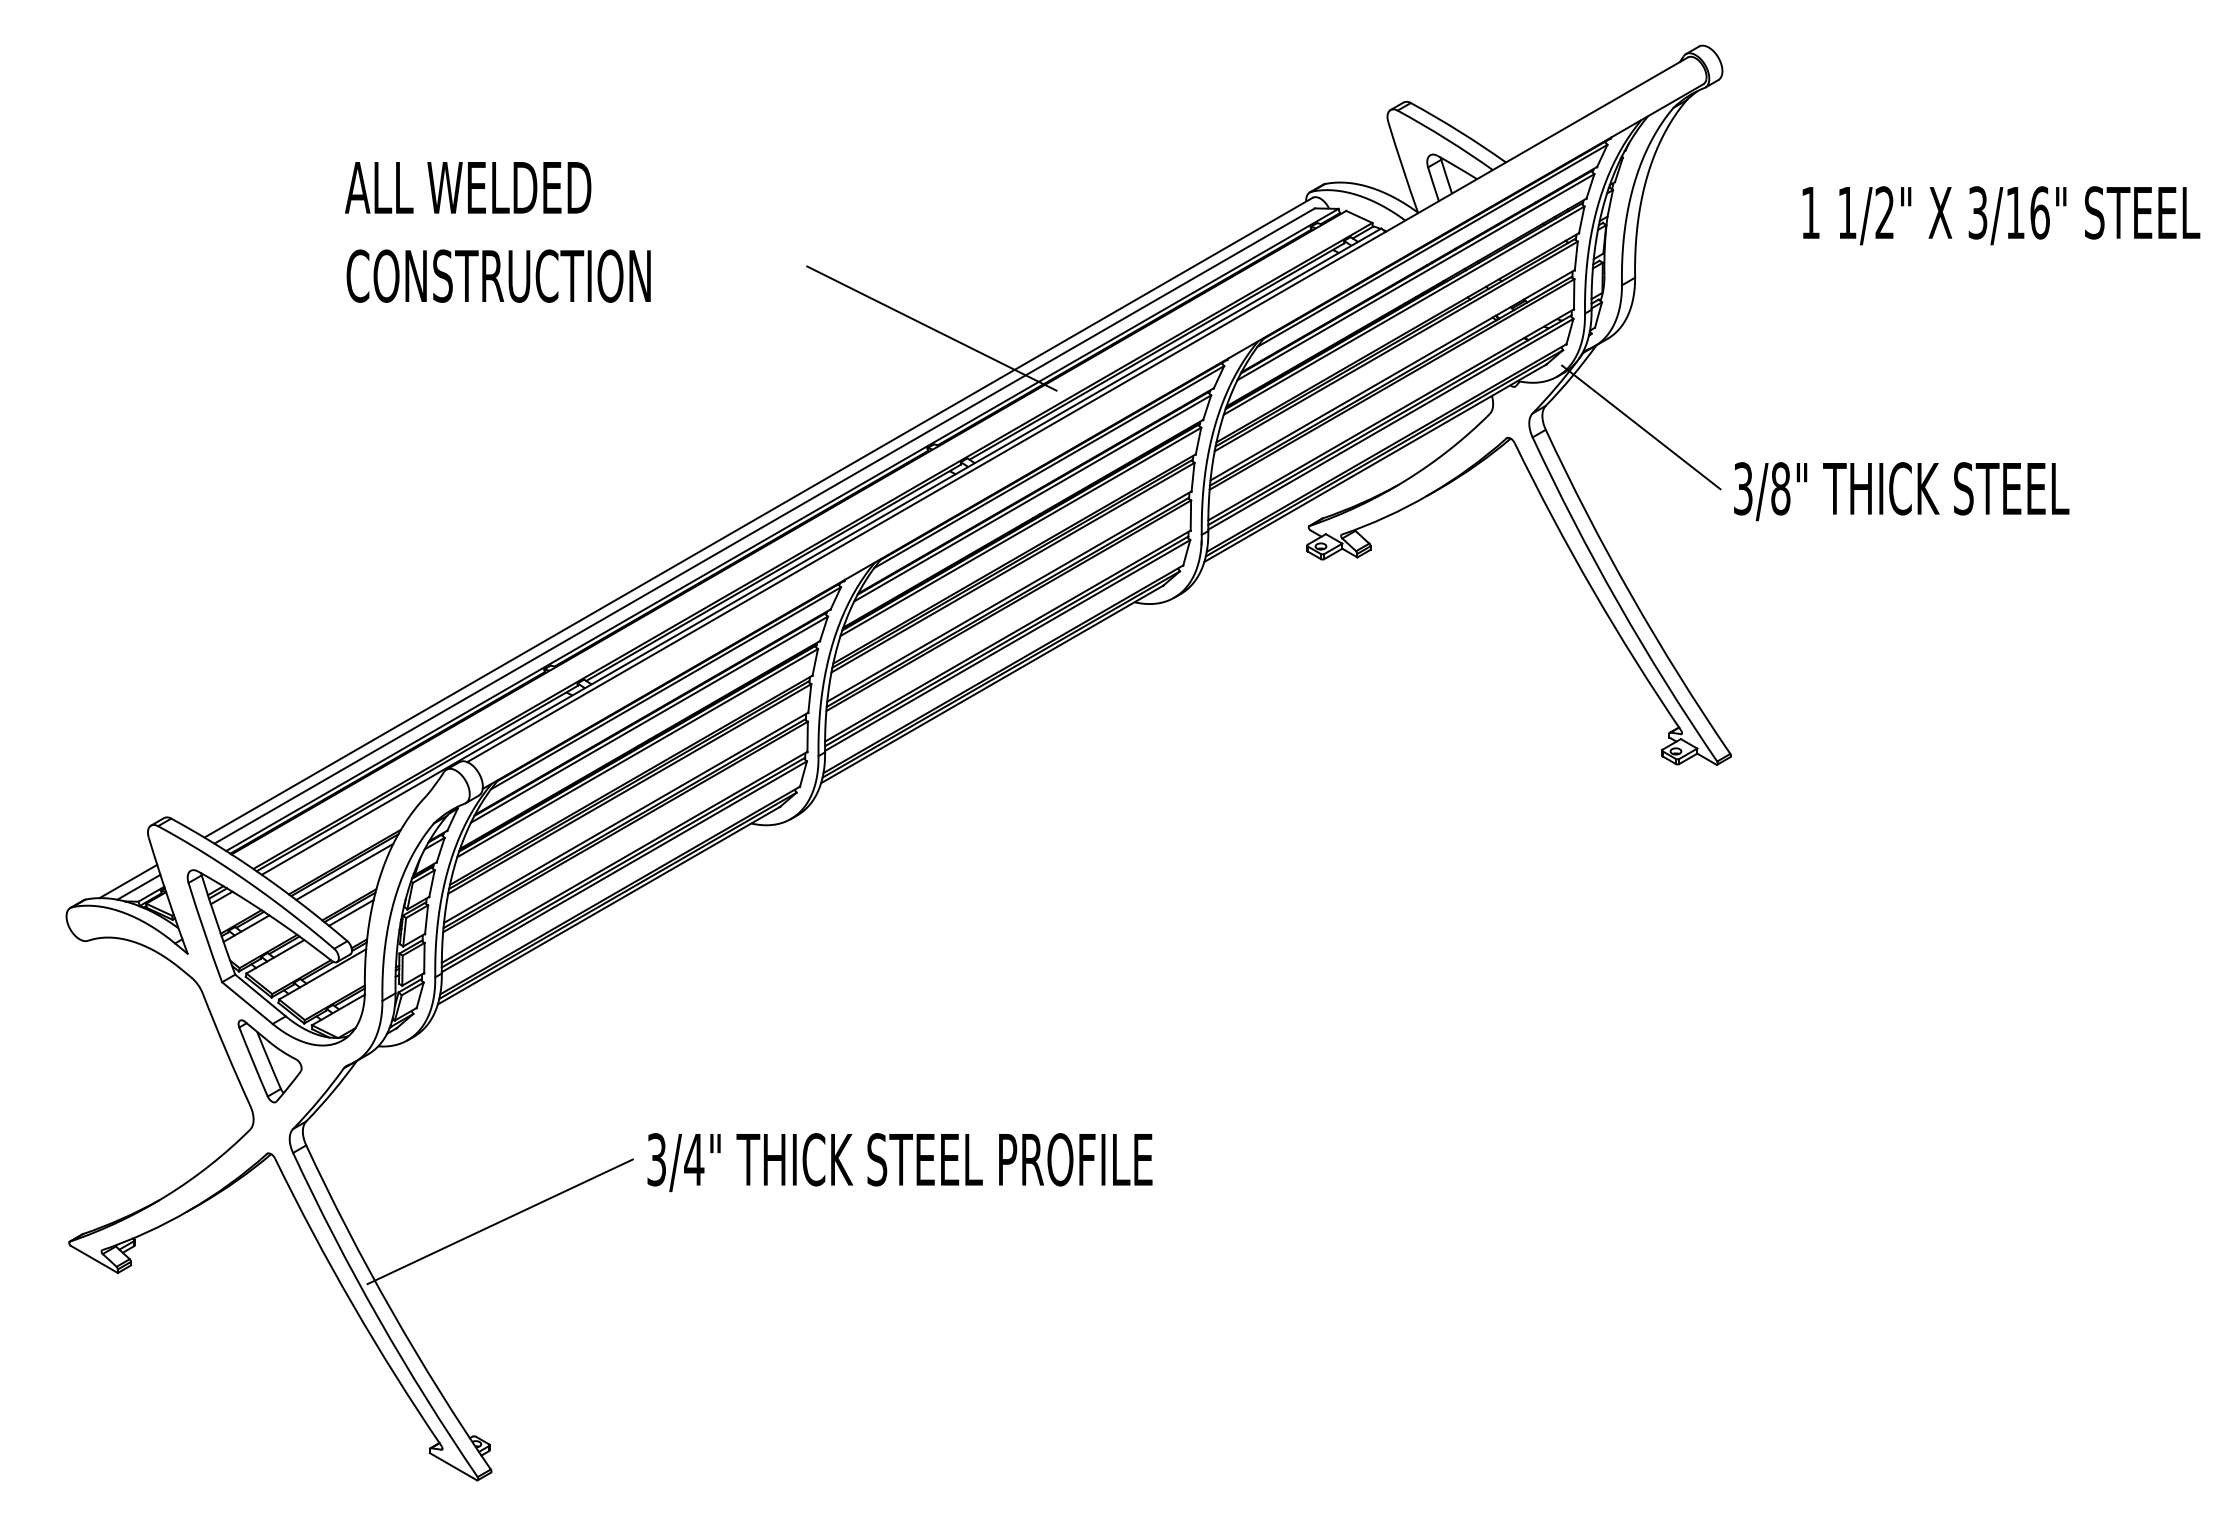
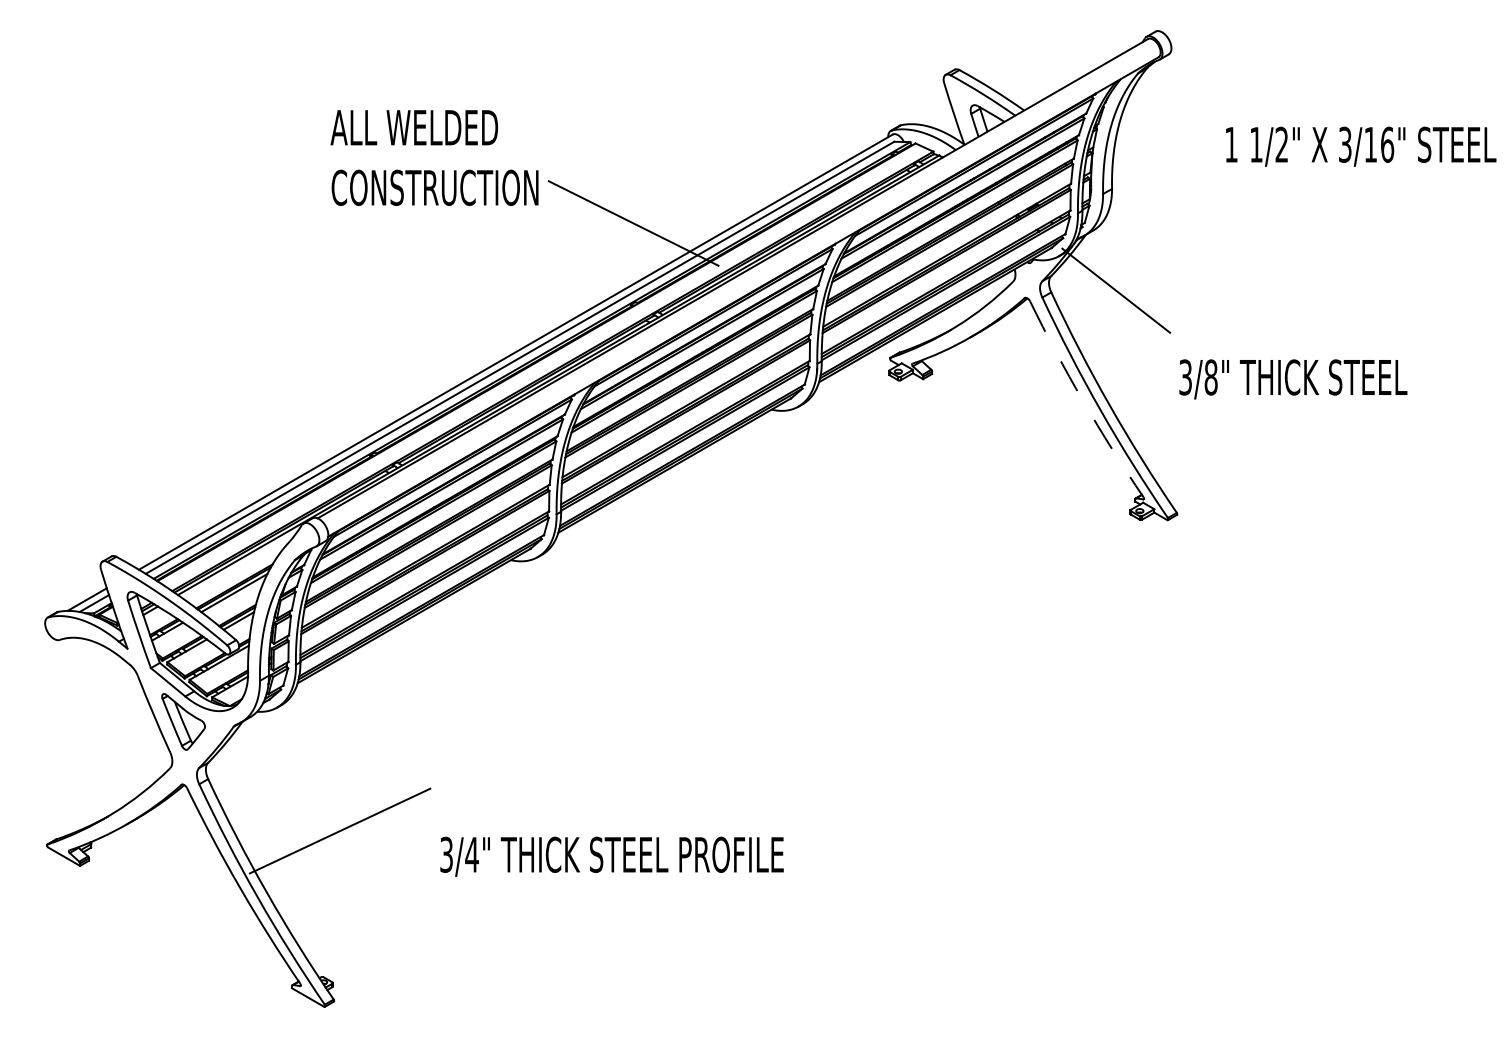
text: (497, 231) -> (434, 157), moved
text: (1901, 491) -> (1293, 379), moved
arc: (1593, 590) -> (1083, 401), solid -> dashed
text: (899, 1162) -> (611, 856), moved

